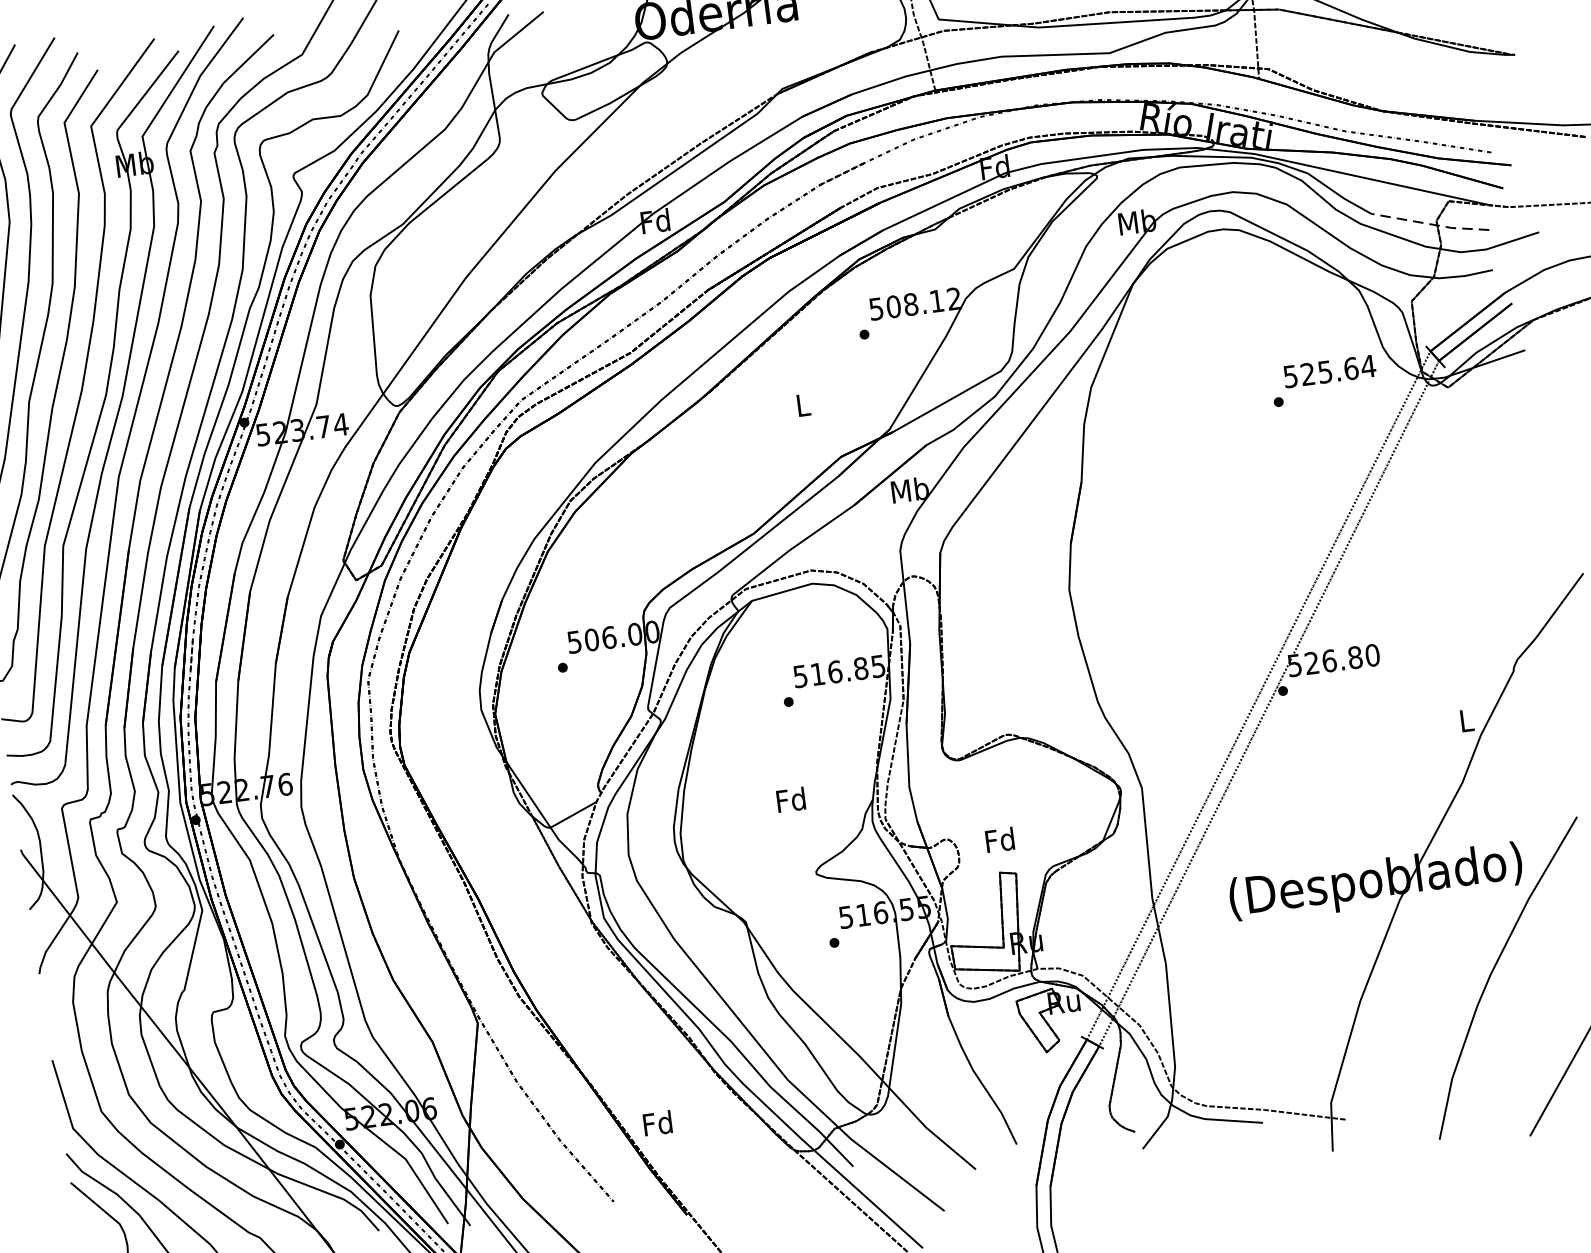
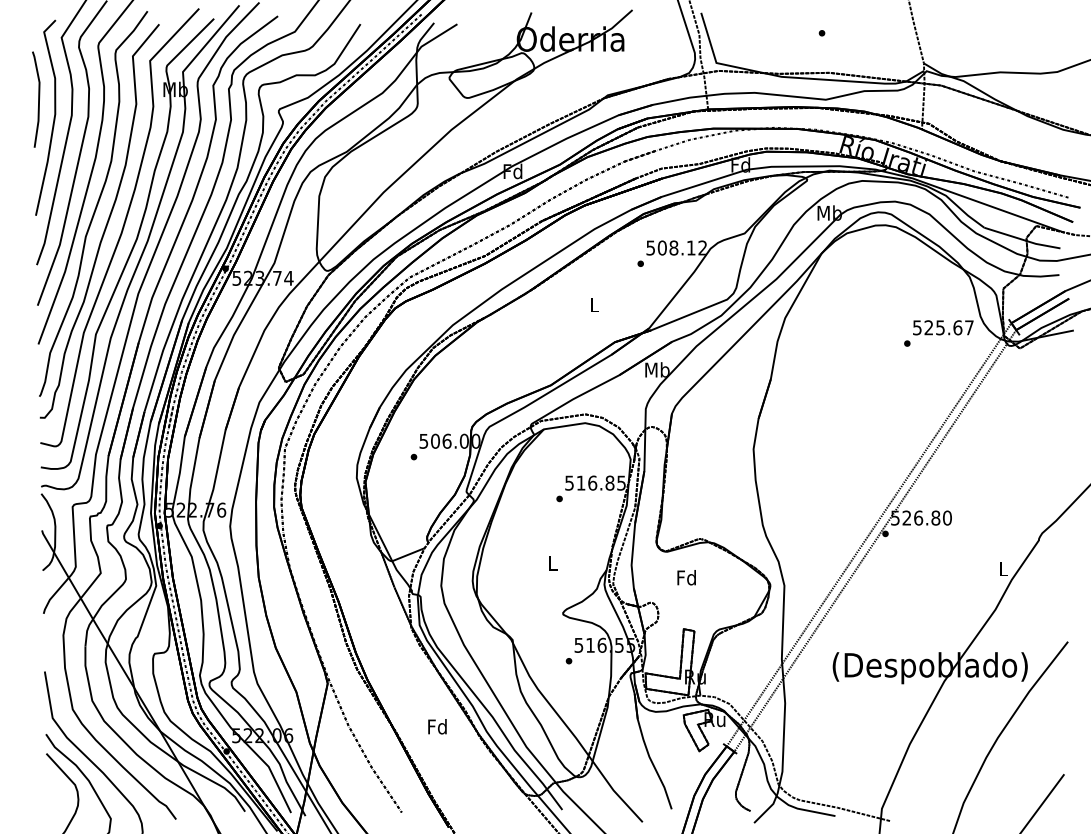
line: (1429, 224) -> (1021, 239), dashed -> solid
text: (1368, 365) -> (969, 327), 525.64 -> 525.67
text: (790, 799) -> (552, 563), Fd -> L
text: (999, 839) -> (686, 577), moved
text: (657, 1122) -> (437, 726), moved

